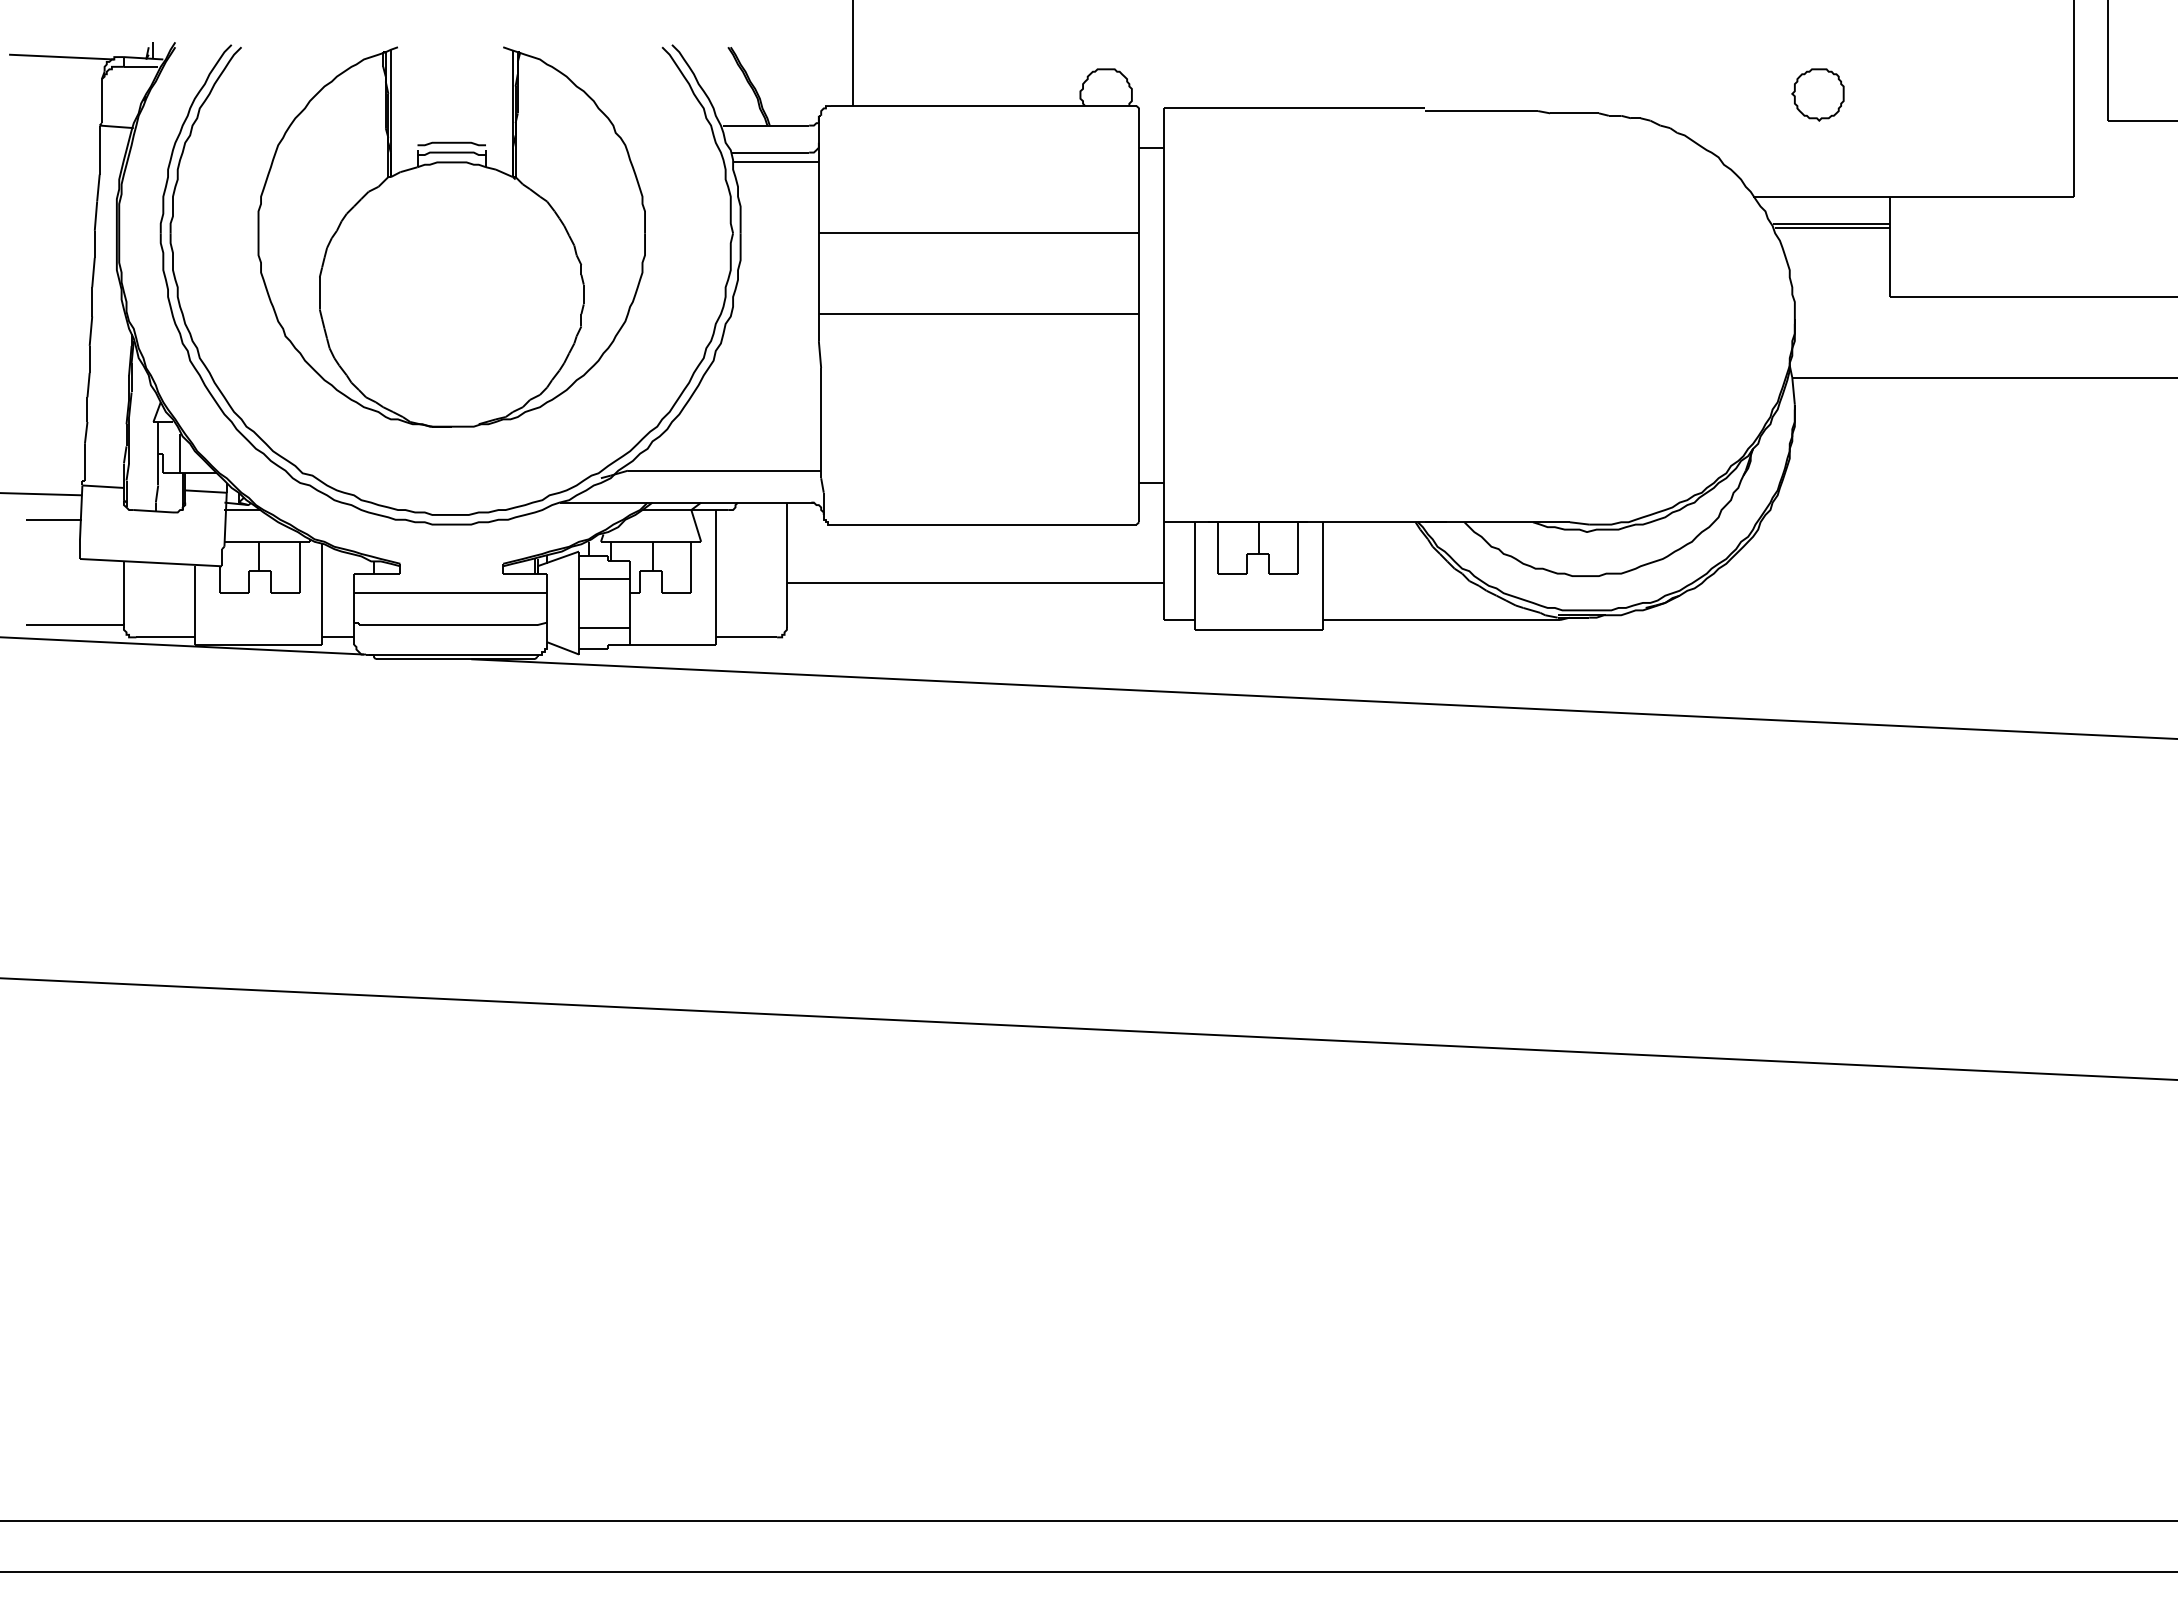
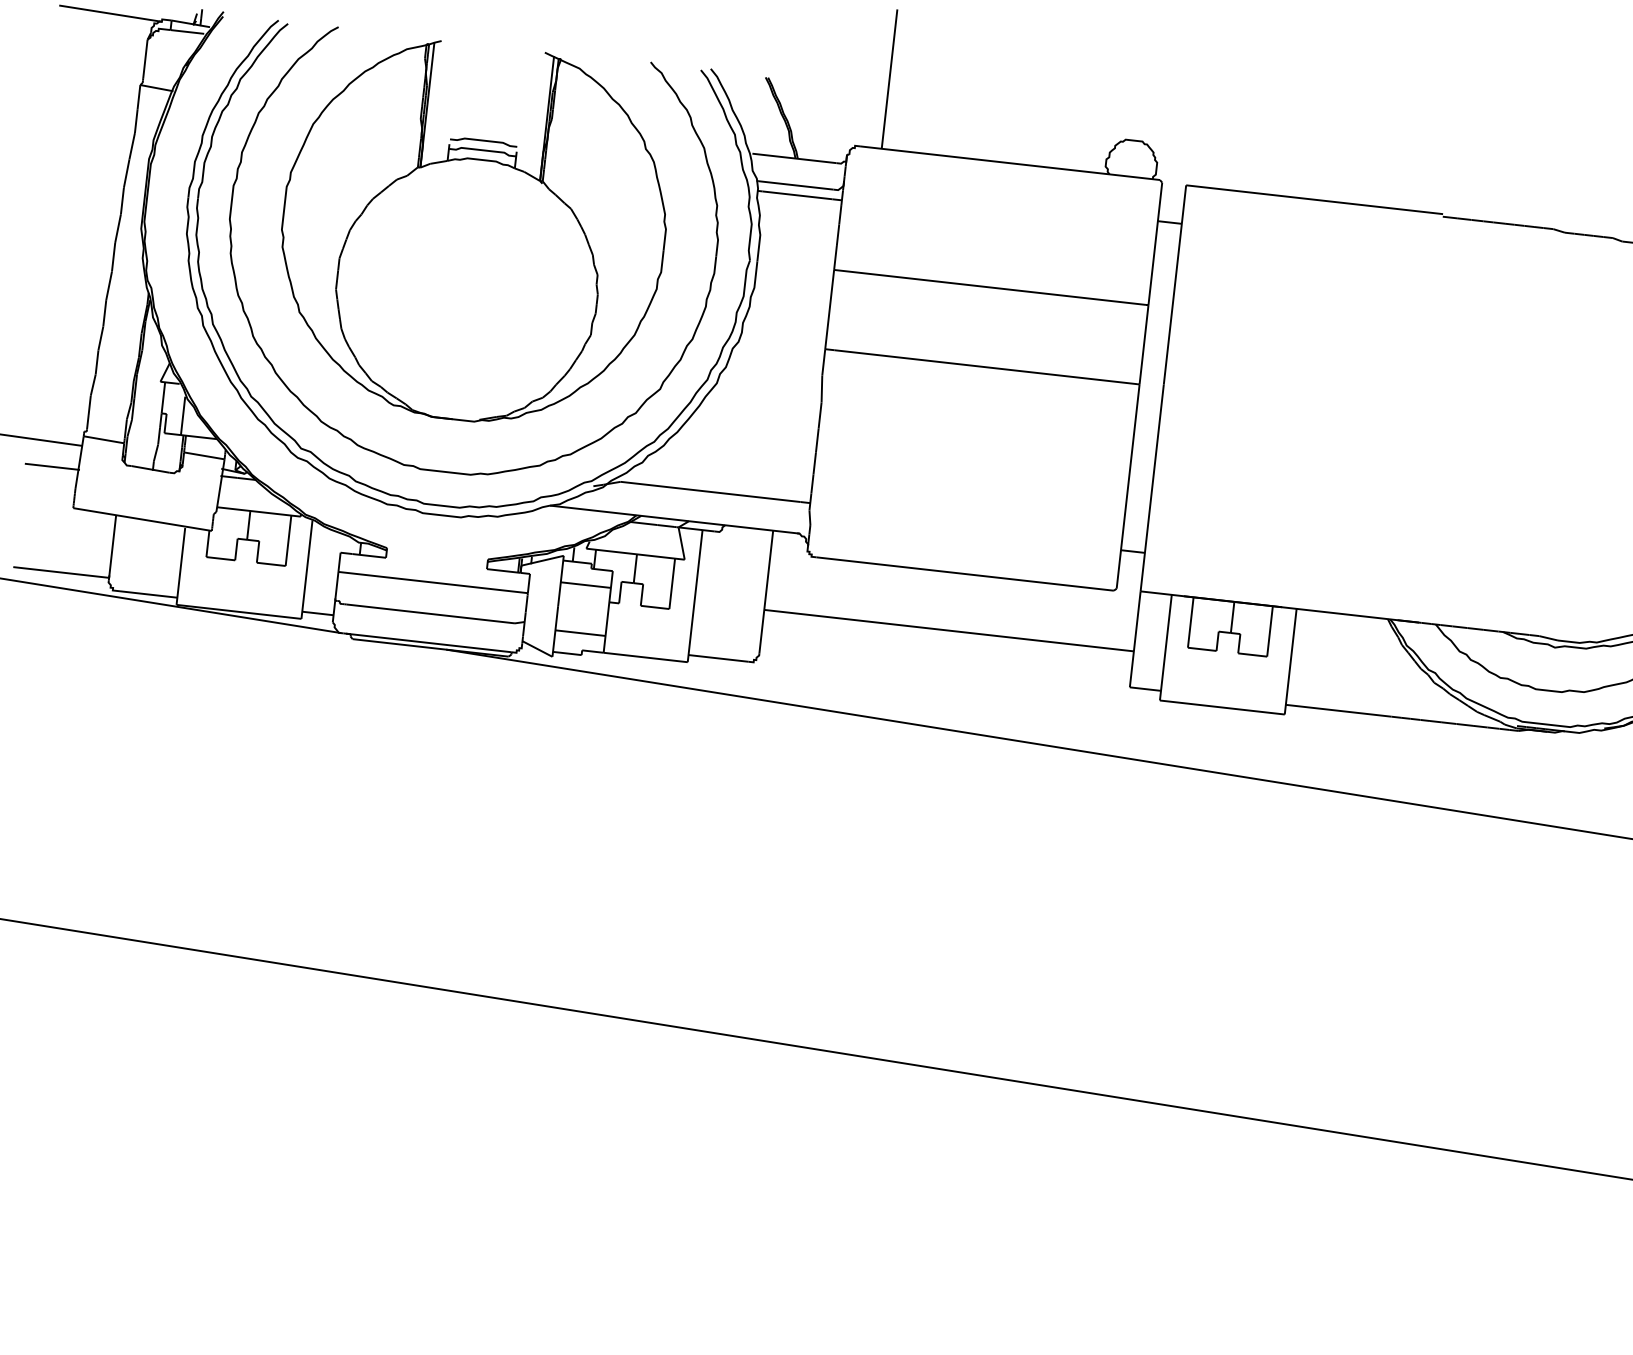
part: (451, 479) -> (446, 471), added

